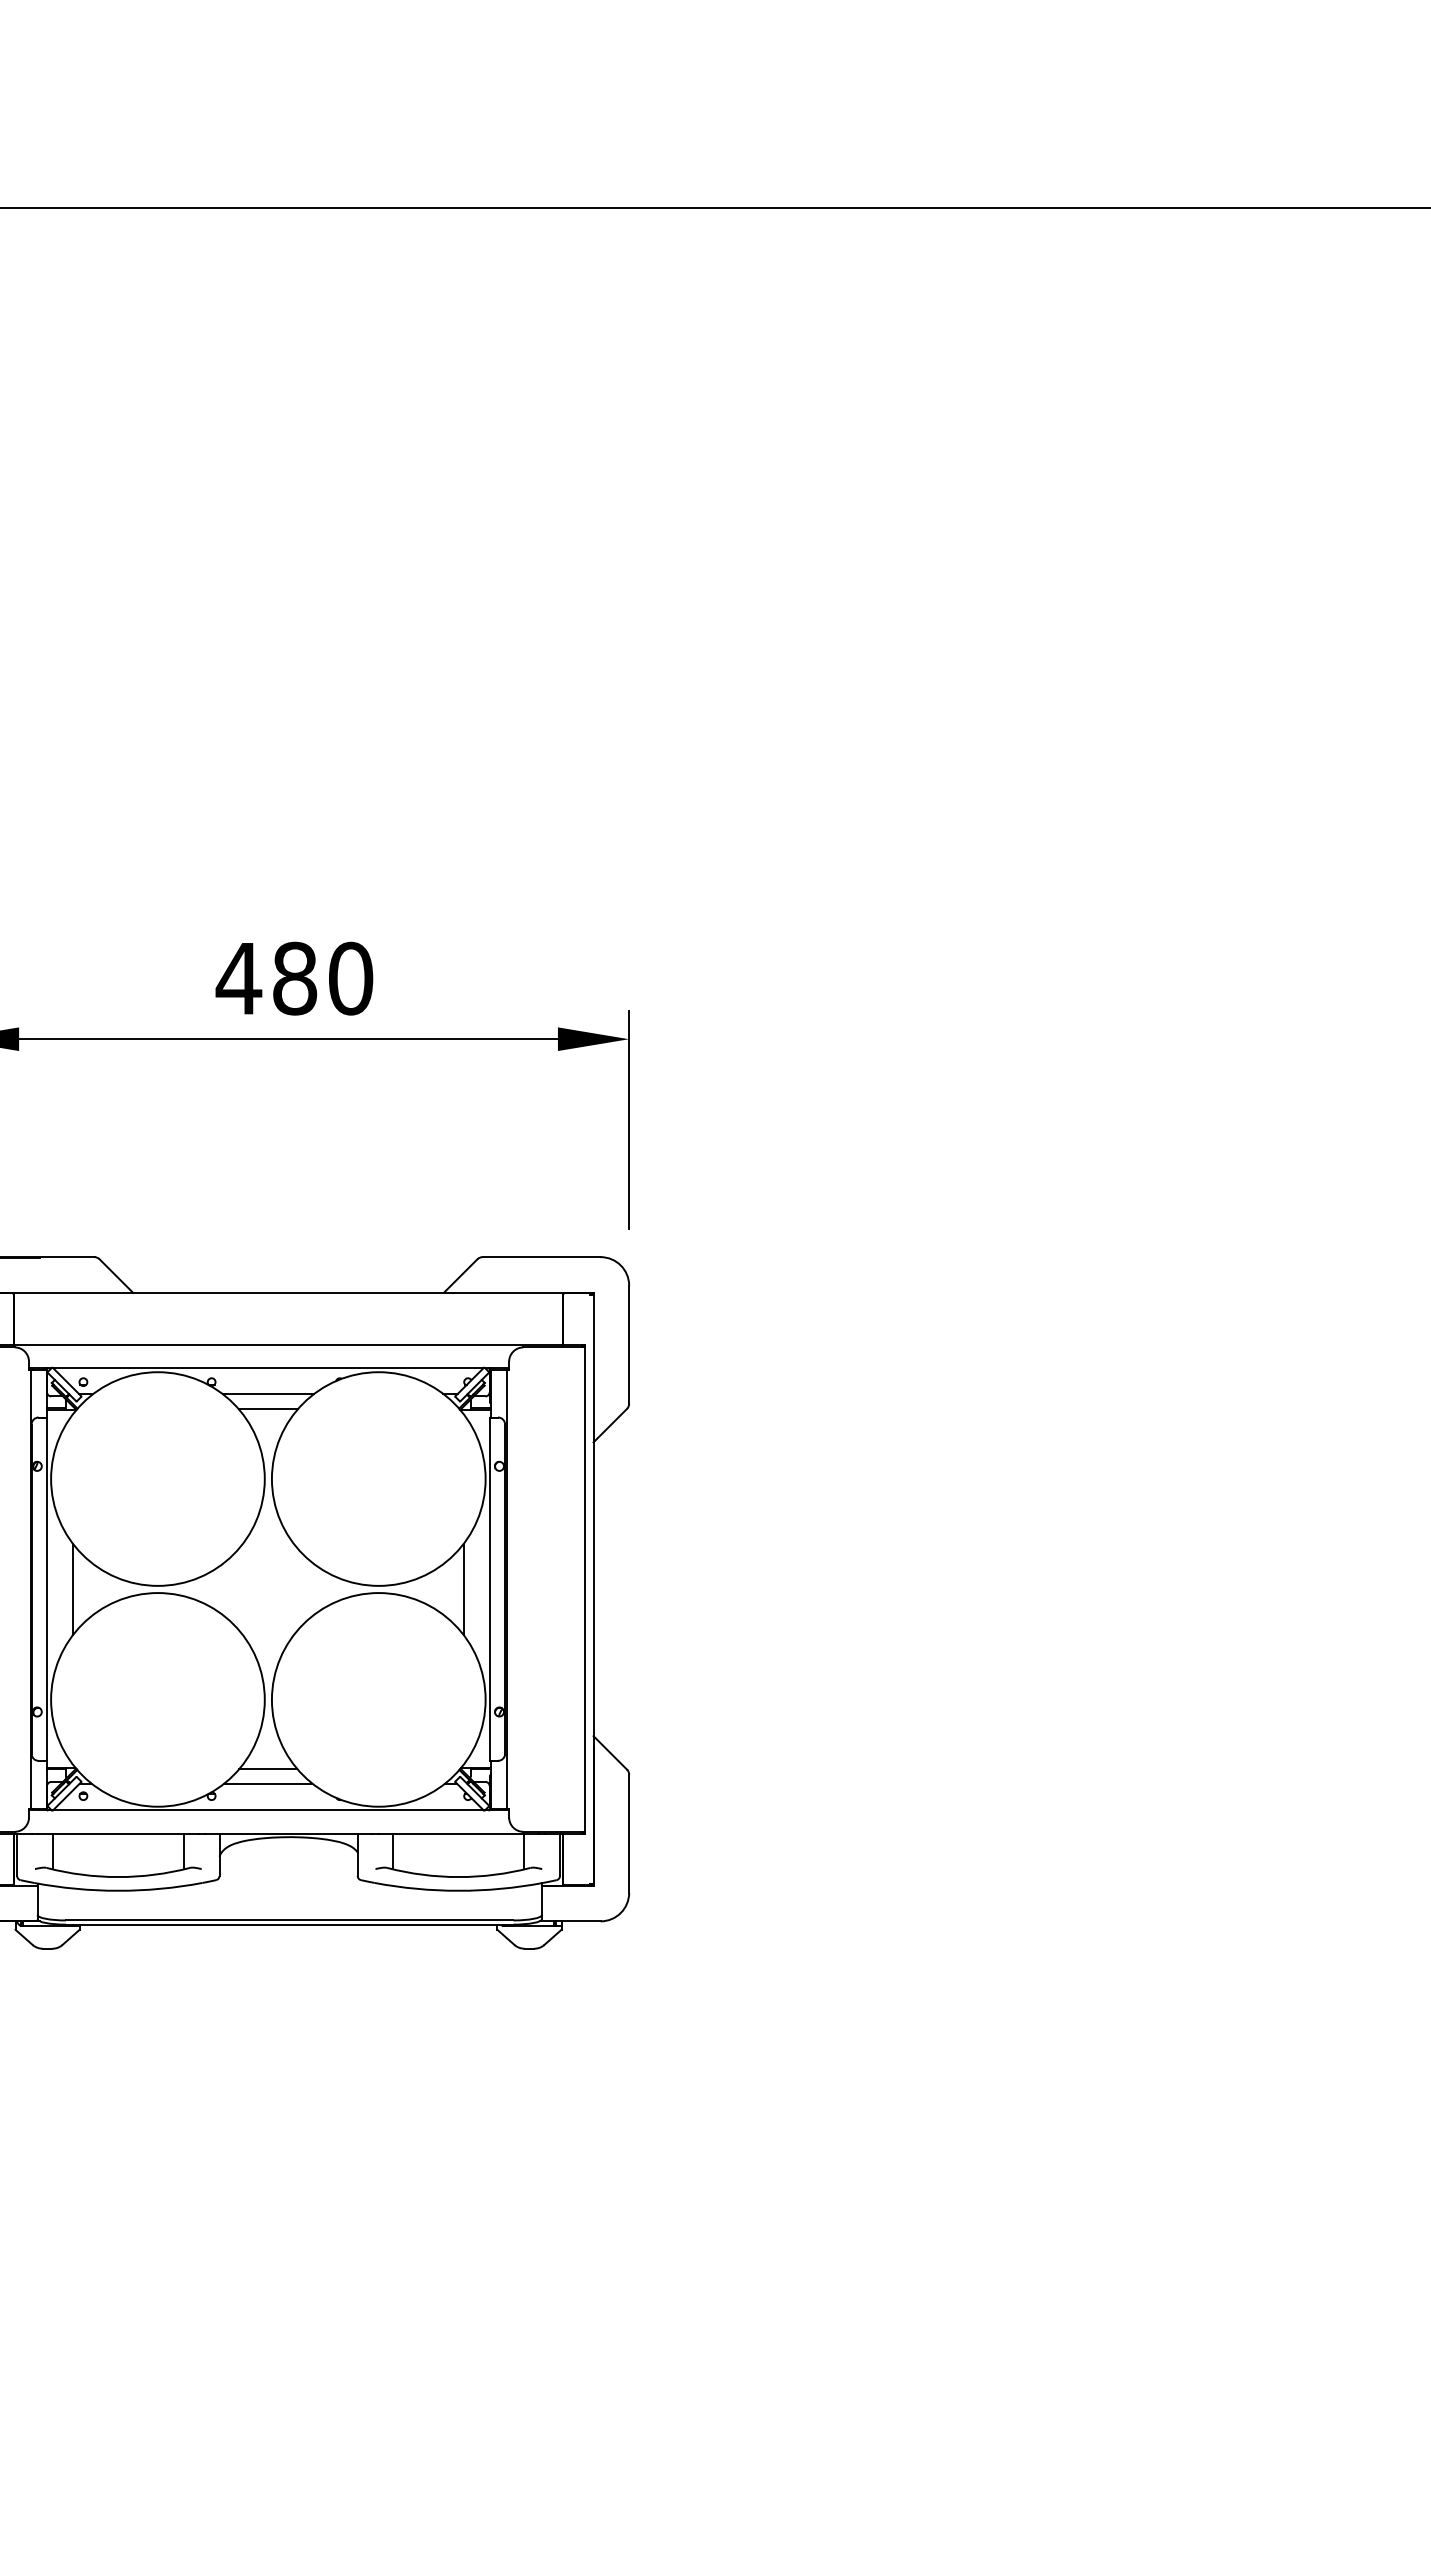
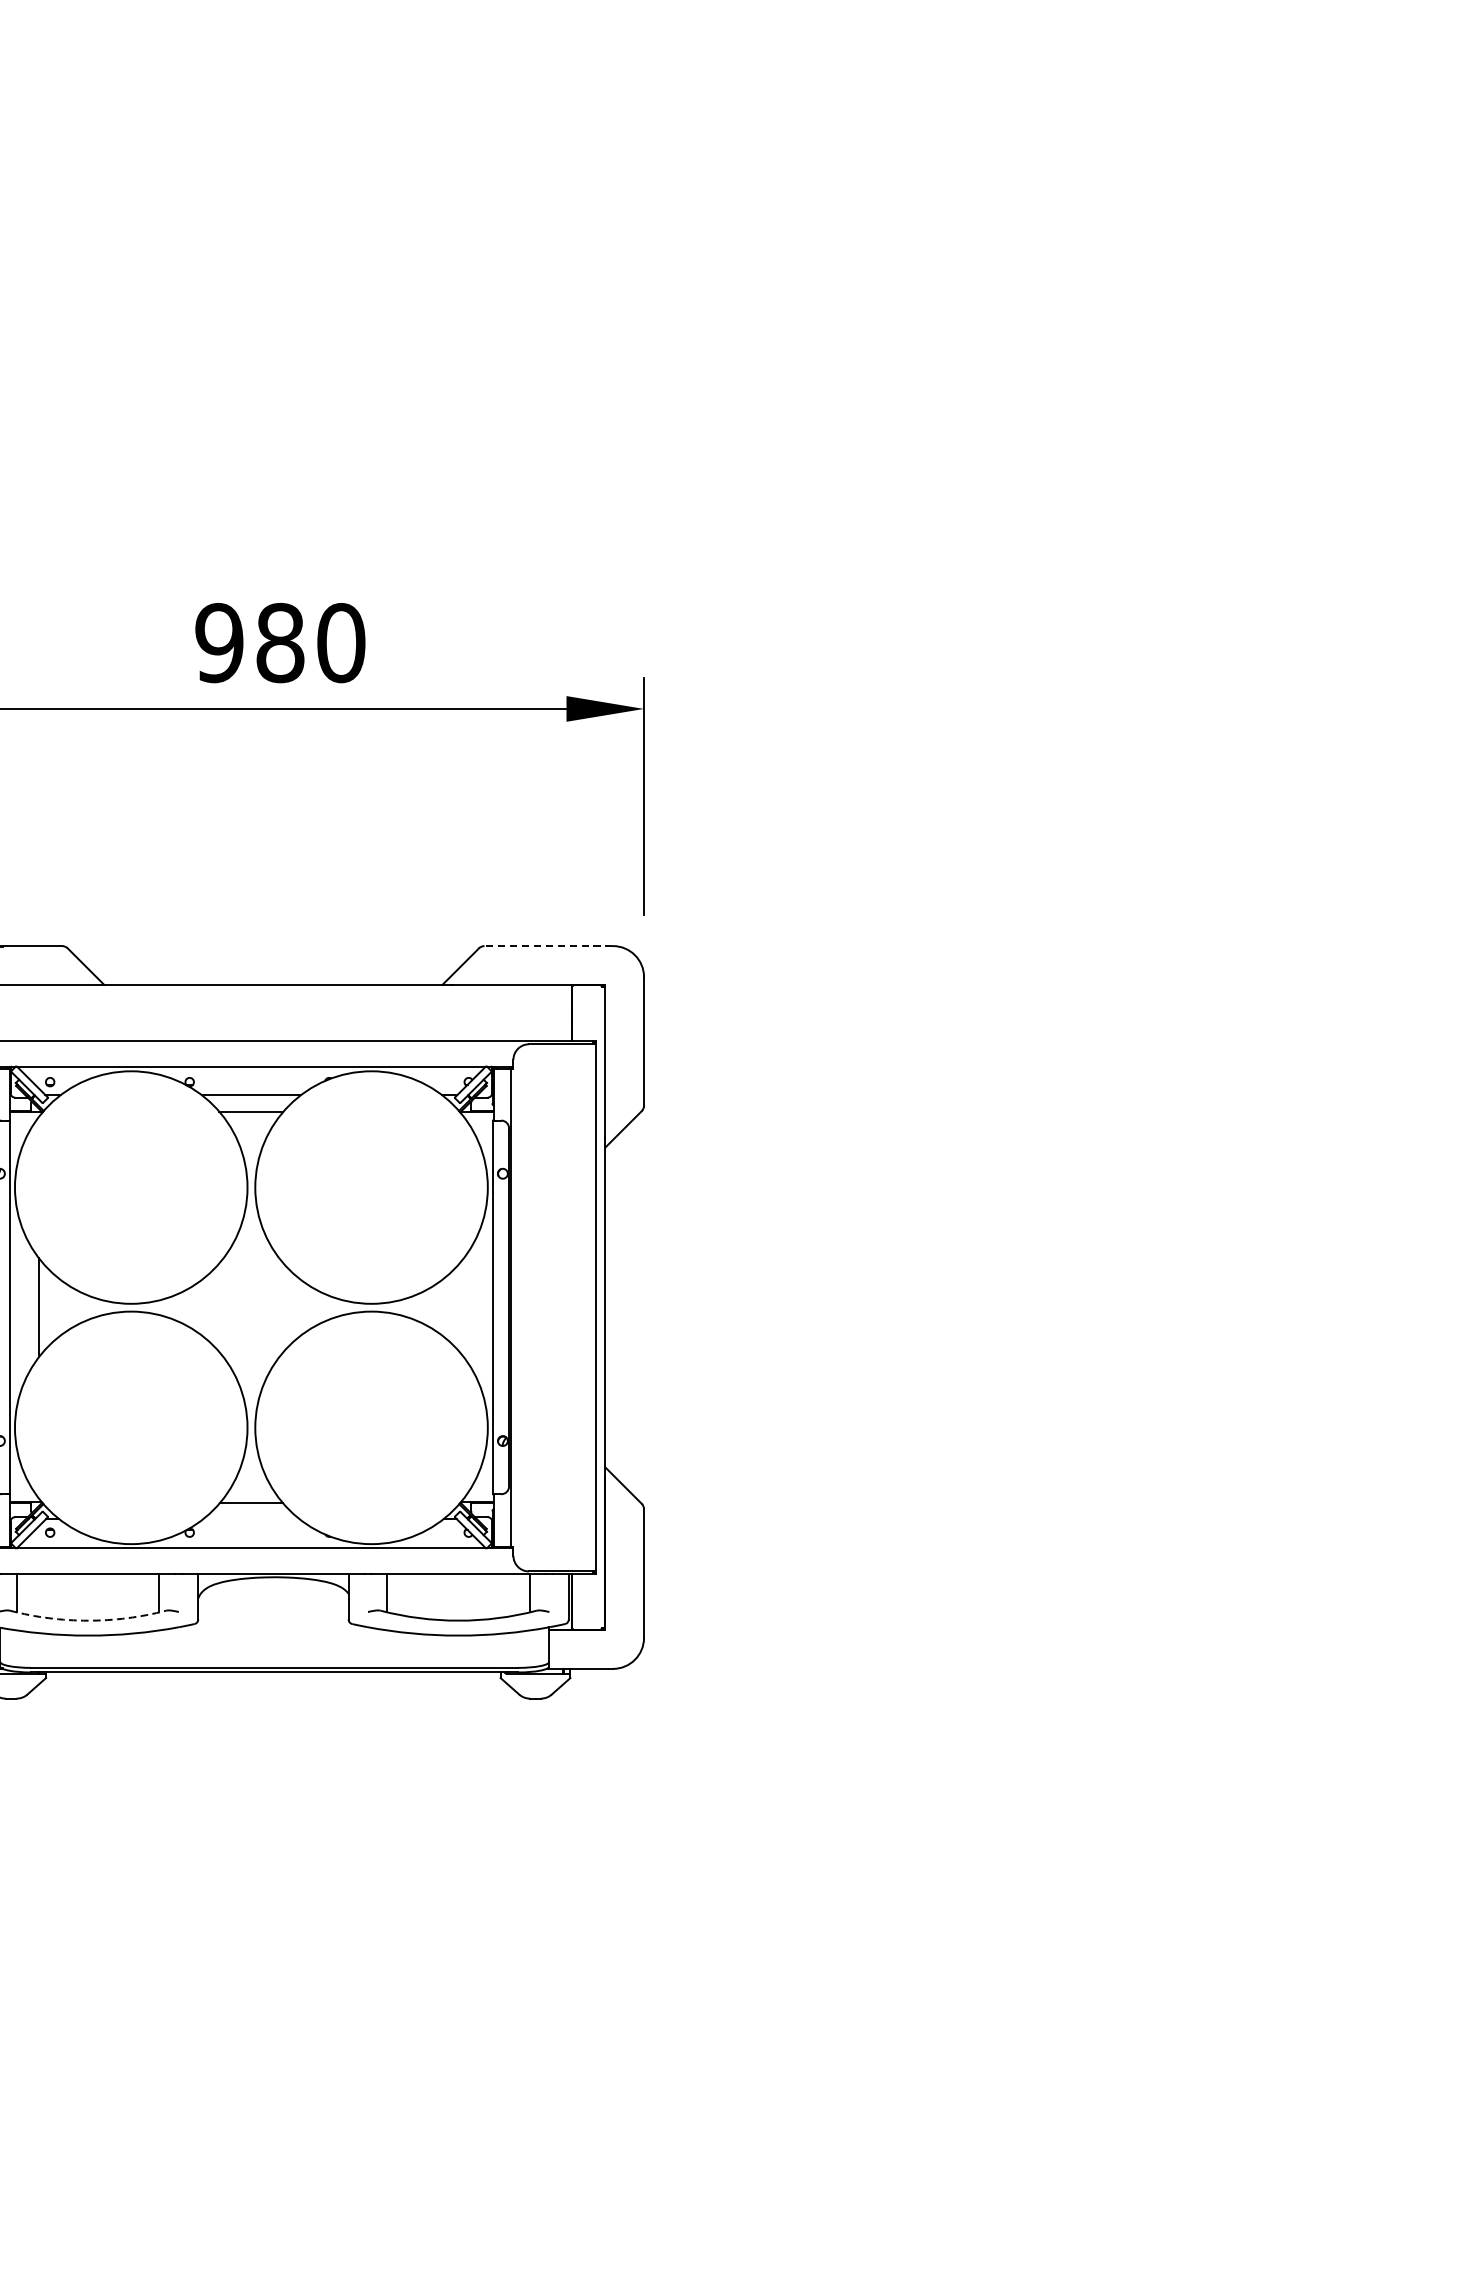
text: (238, 978) -> (218, 642), 480 -> 980
line: (541, 1257) -> (548, 946), solid -> dashed
line: (463, 1589) -> (463, 1307), removed
line: (268, 1783) -> (251, 1518), removed
arc: (118, 1877) -> (88, 1621), solid -> dashed

